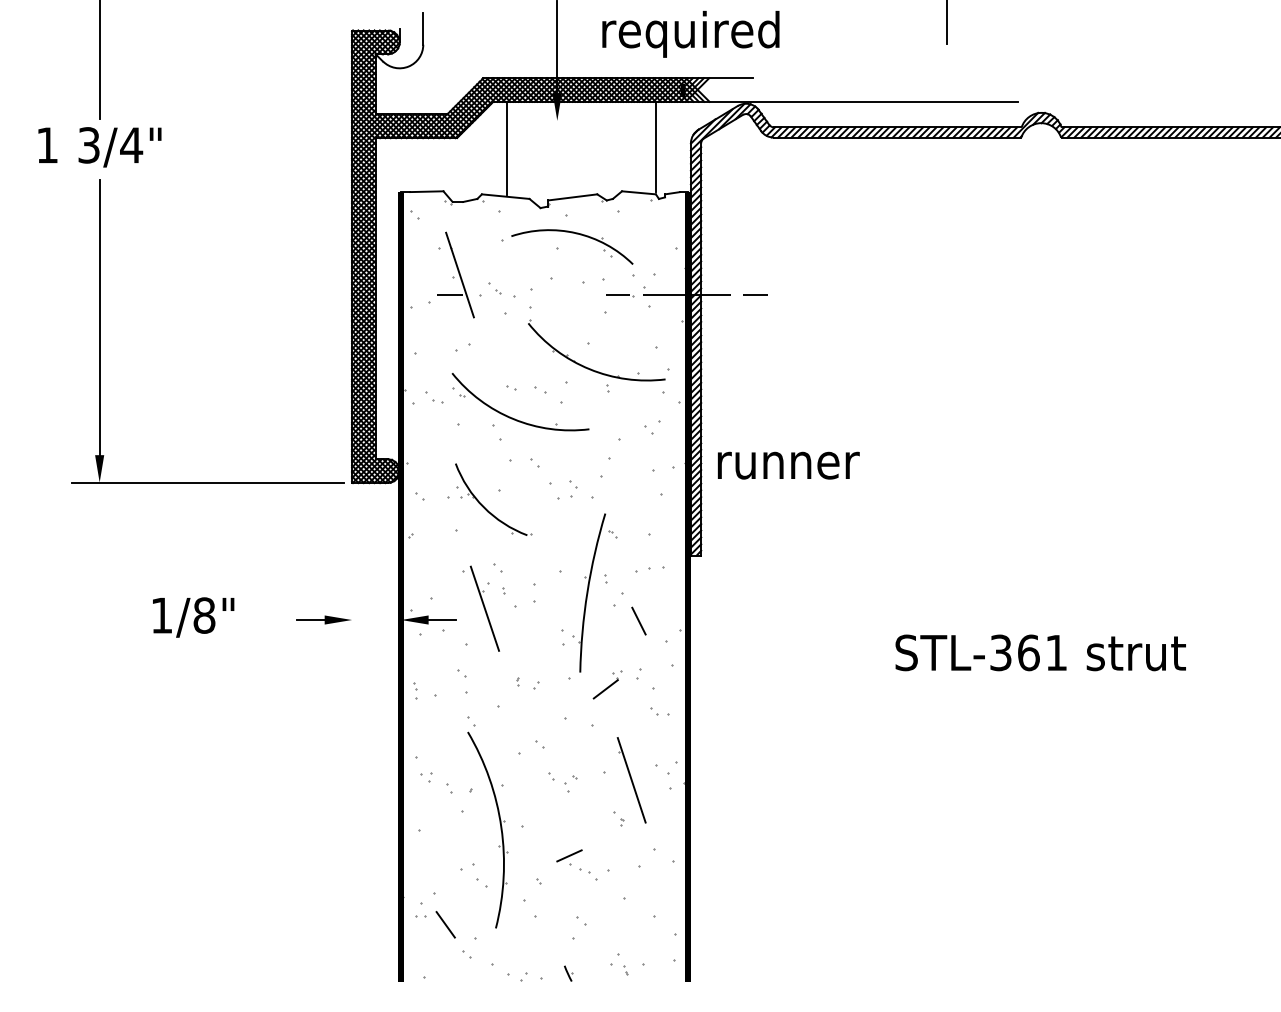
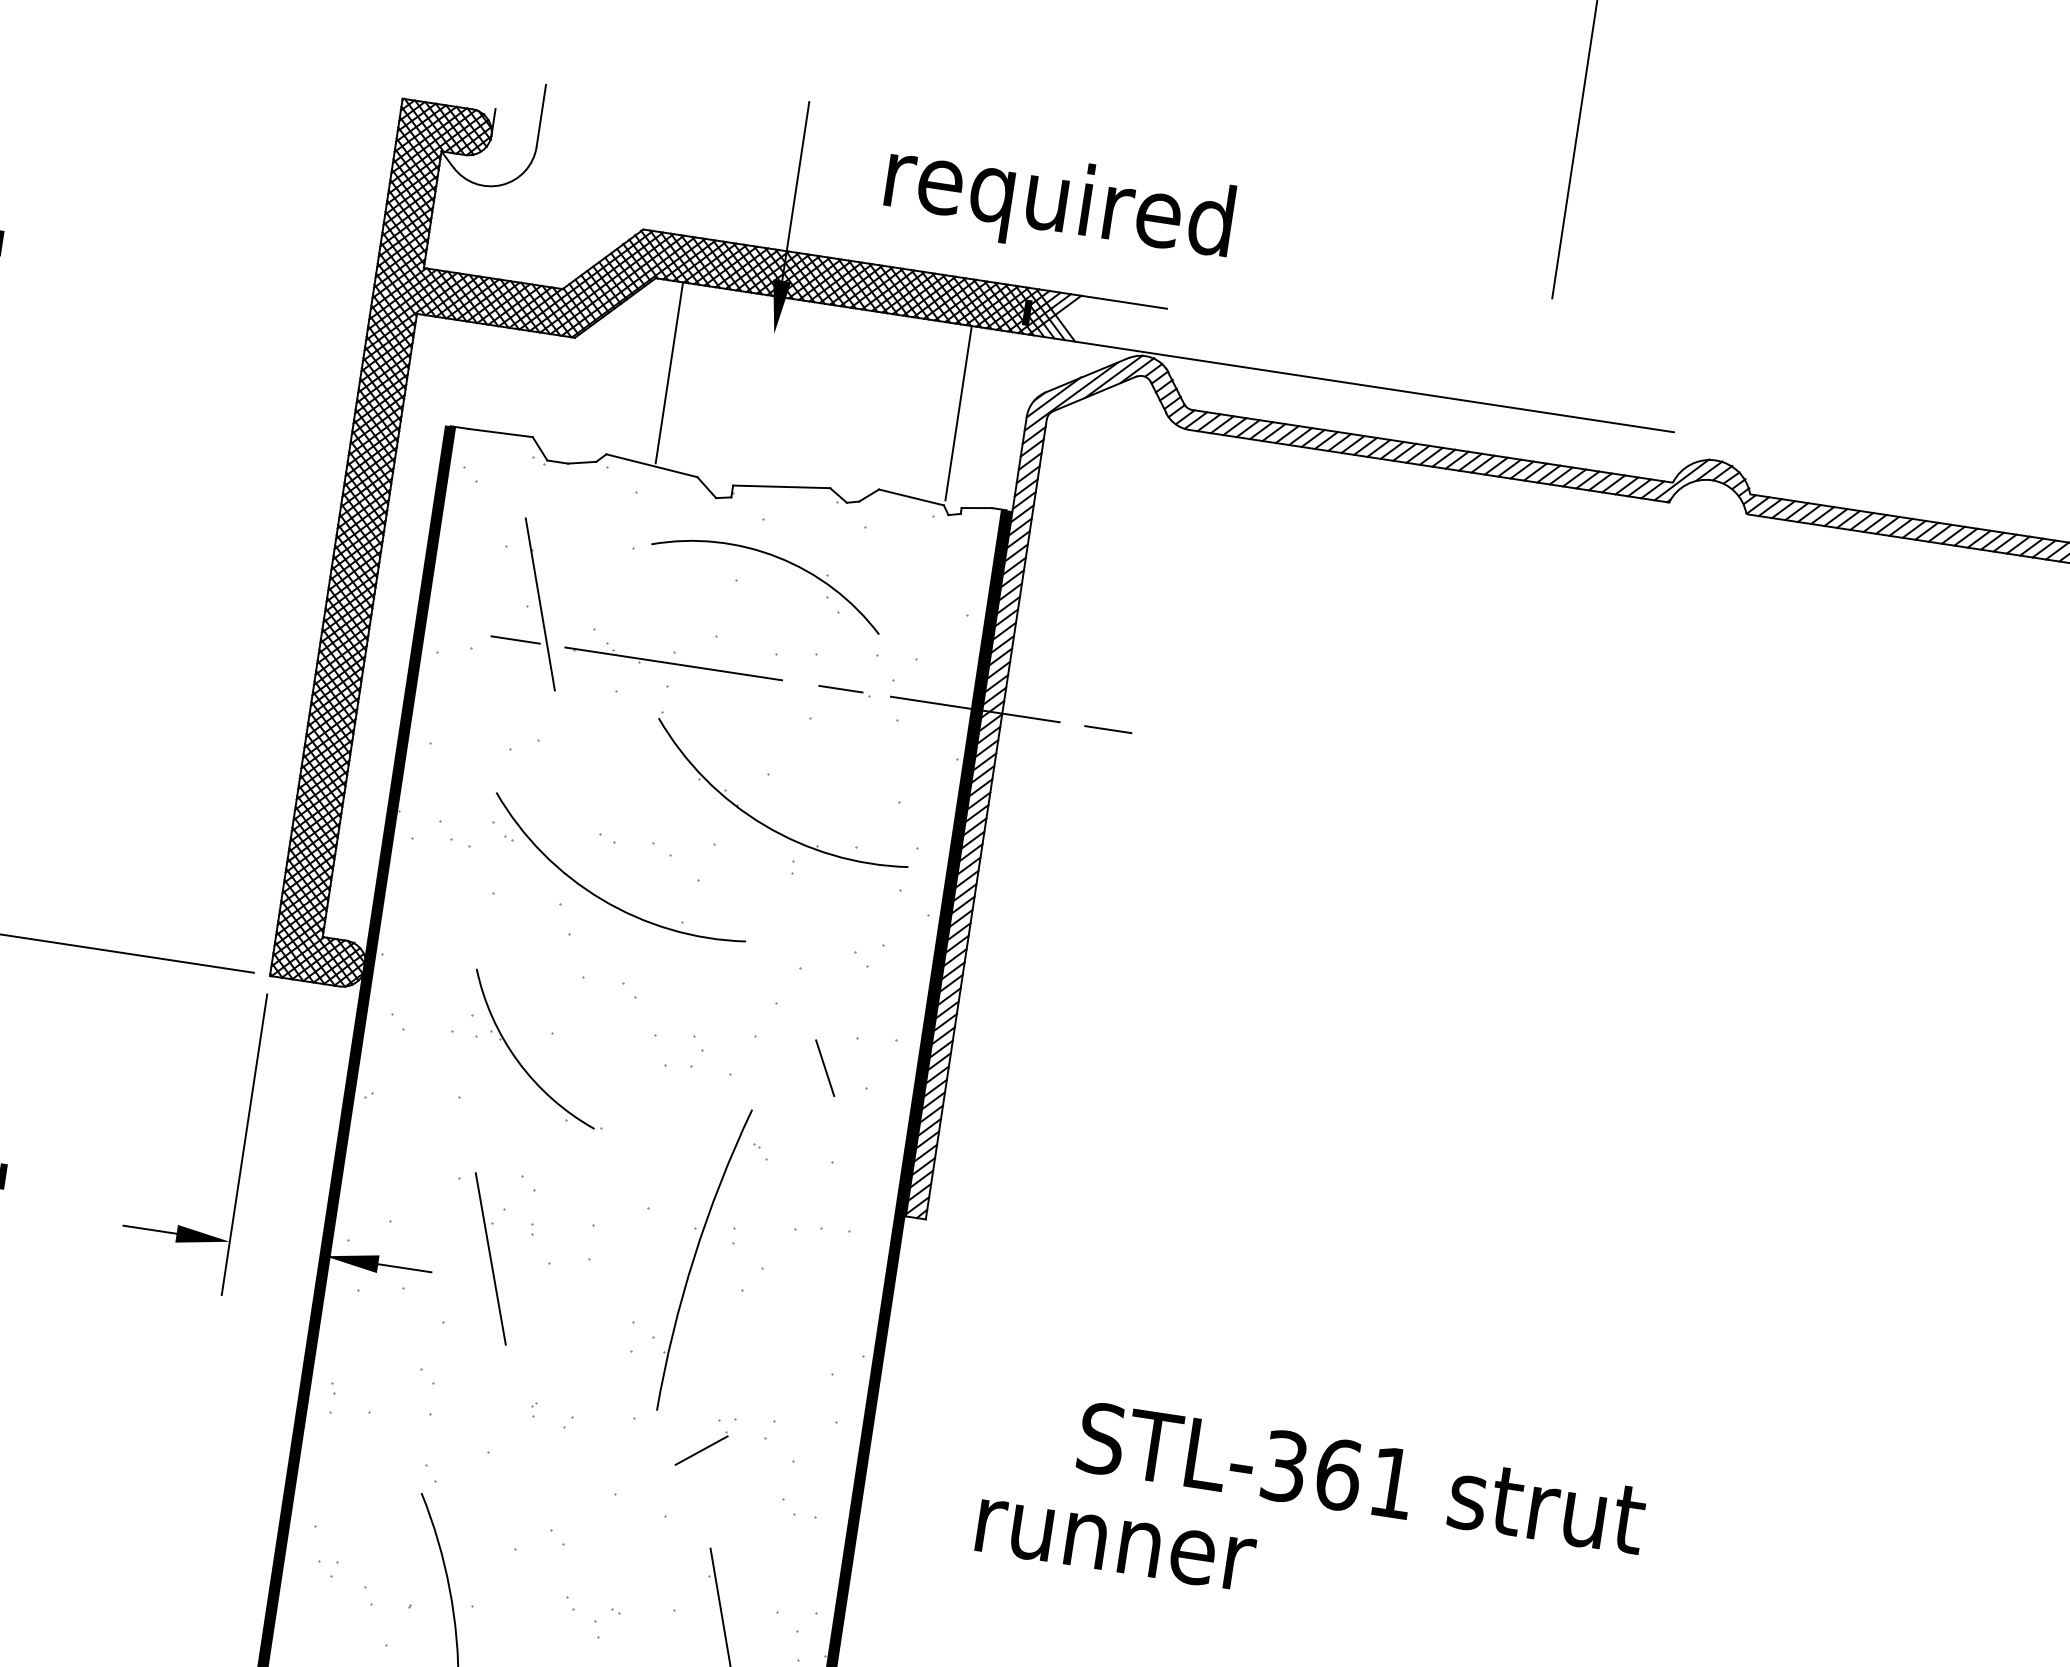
line: (531, 294) -> (673, 663), added
text: (788, 465) -> (1115, 1545), moved
line: (352, 569) -> (245, 1143), added
line: (638, 620) -> (824, 1066), moved
text: (1040, 652) -> (1361, 1477), moved

